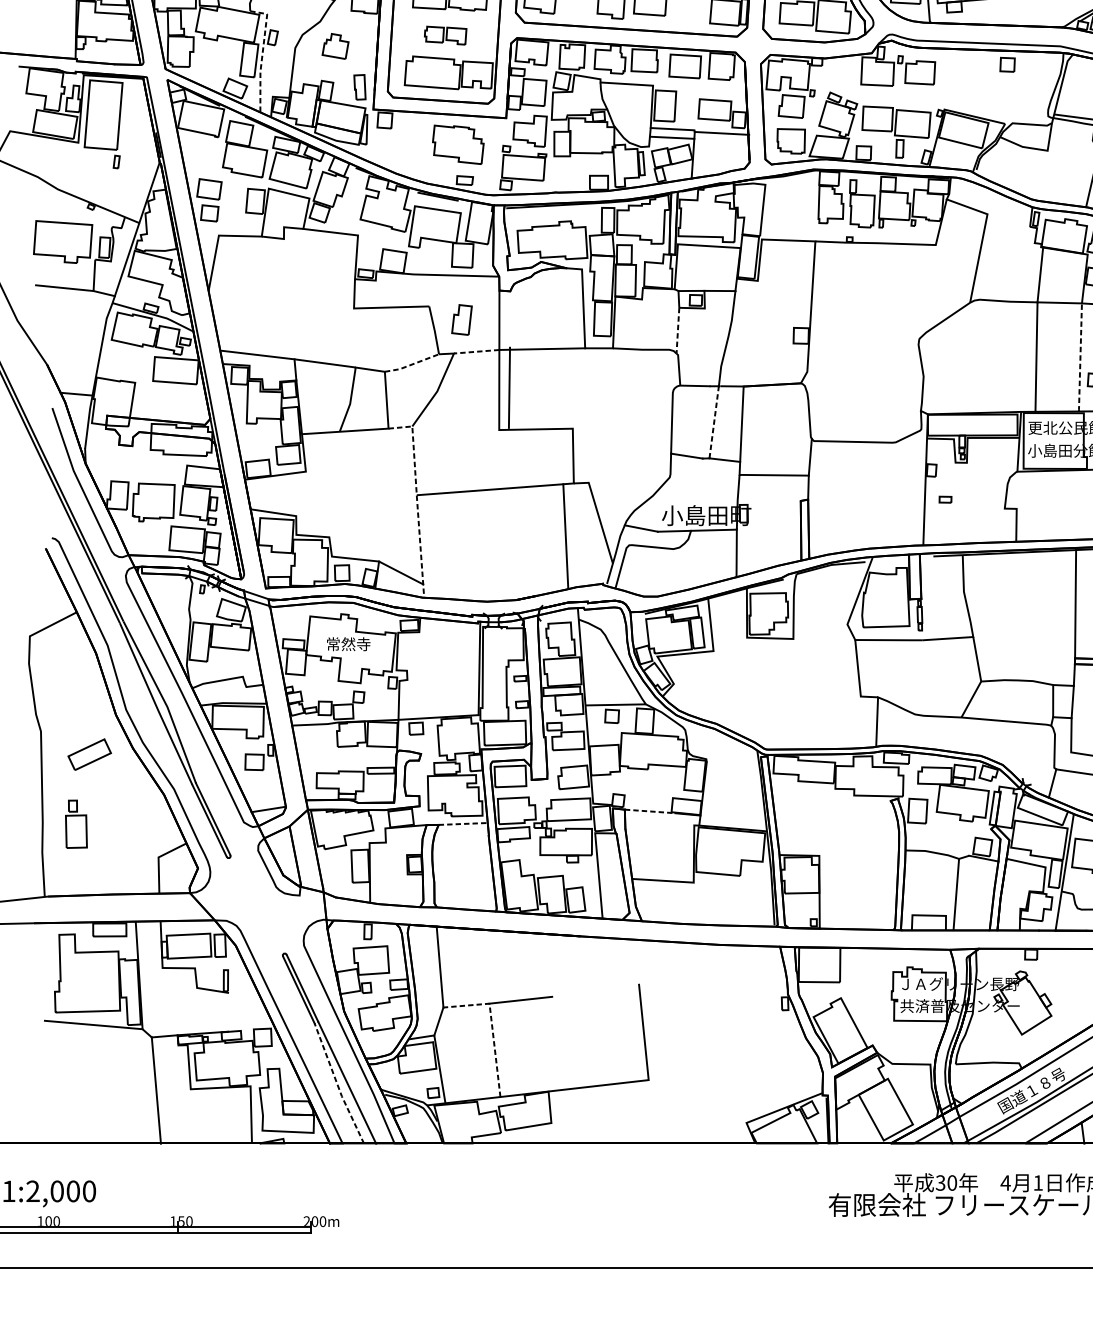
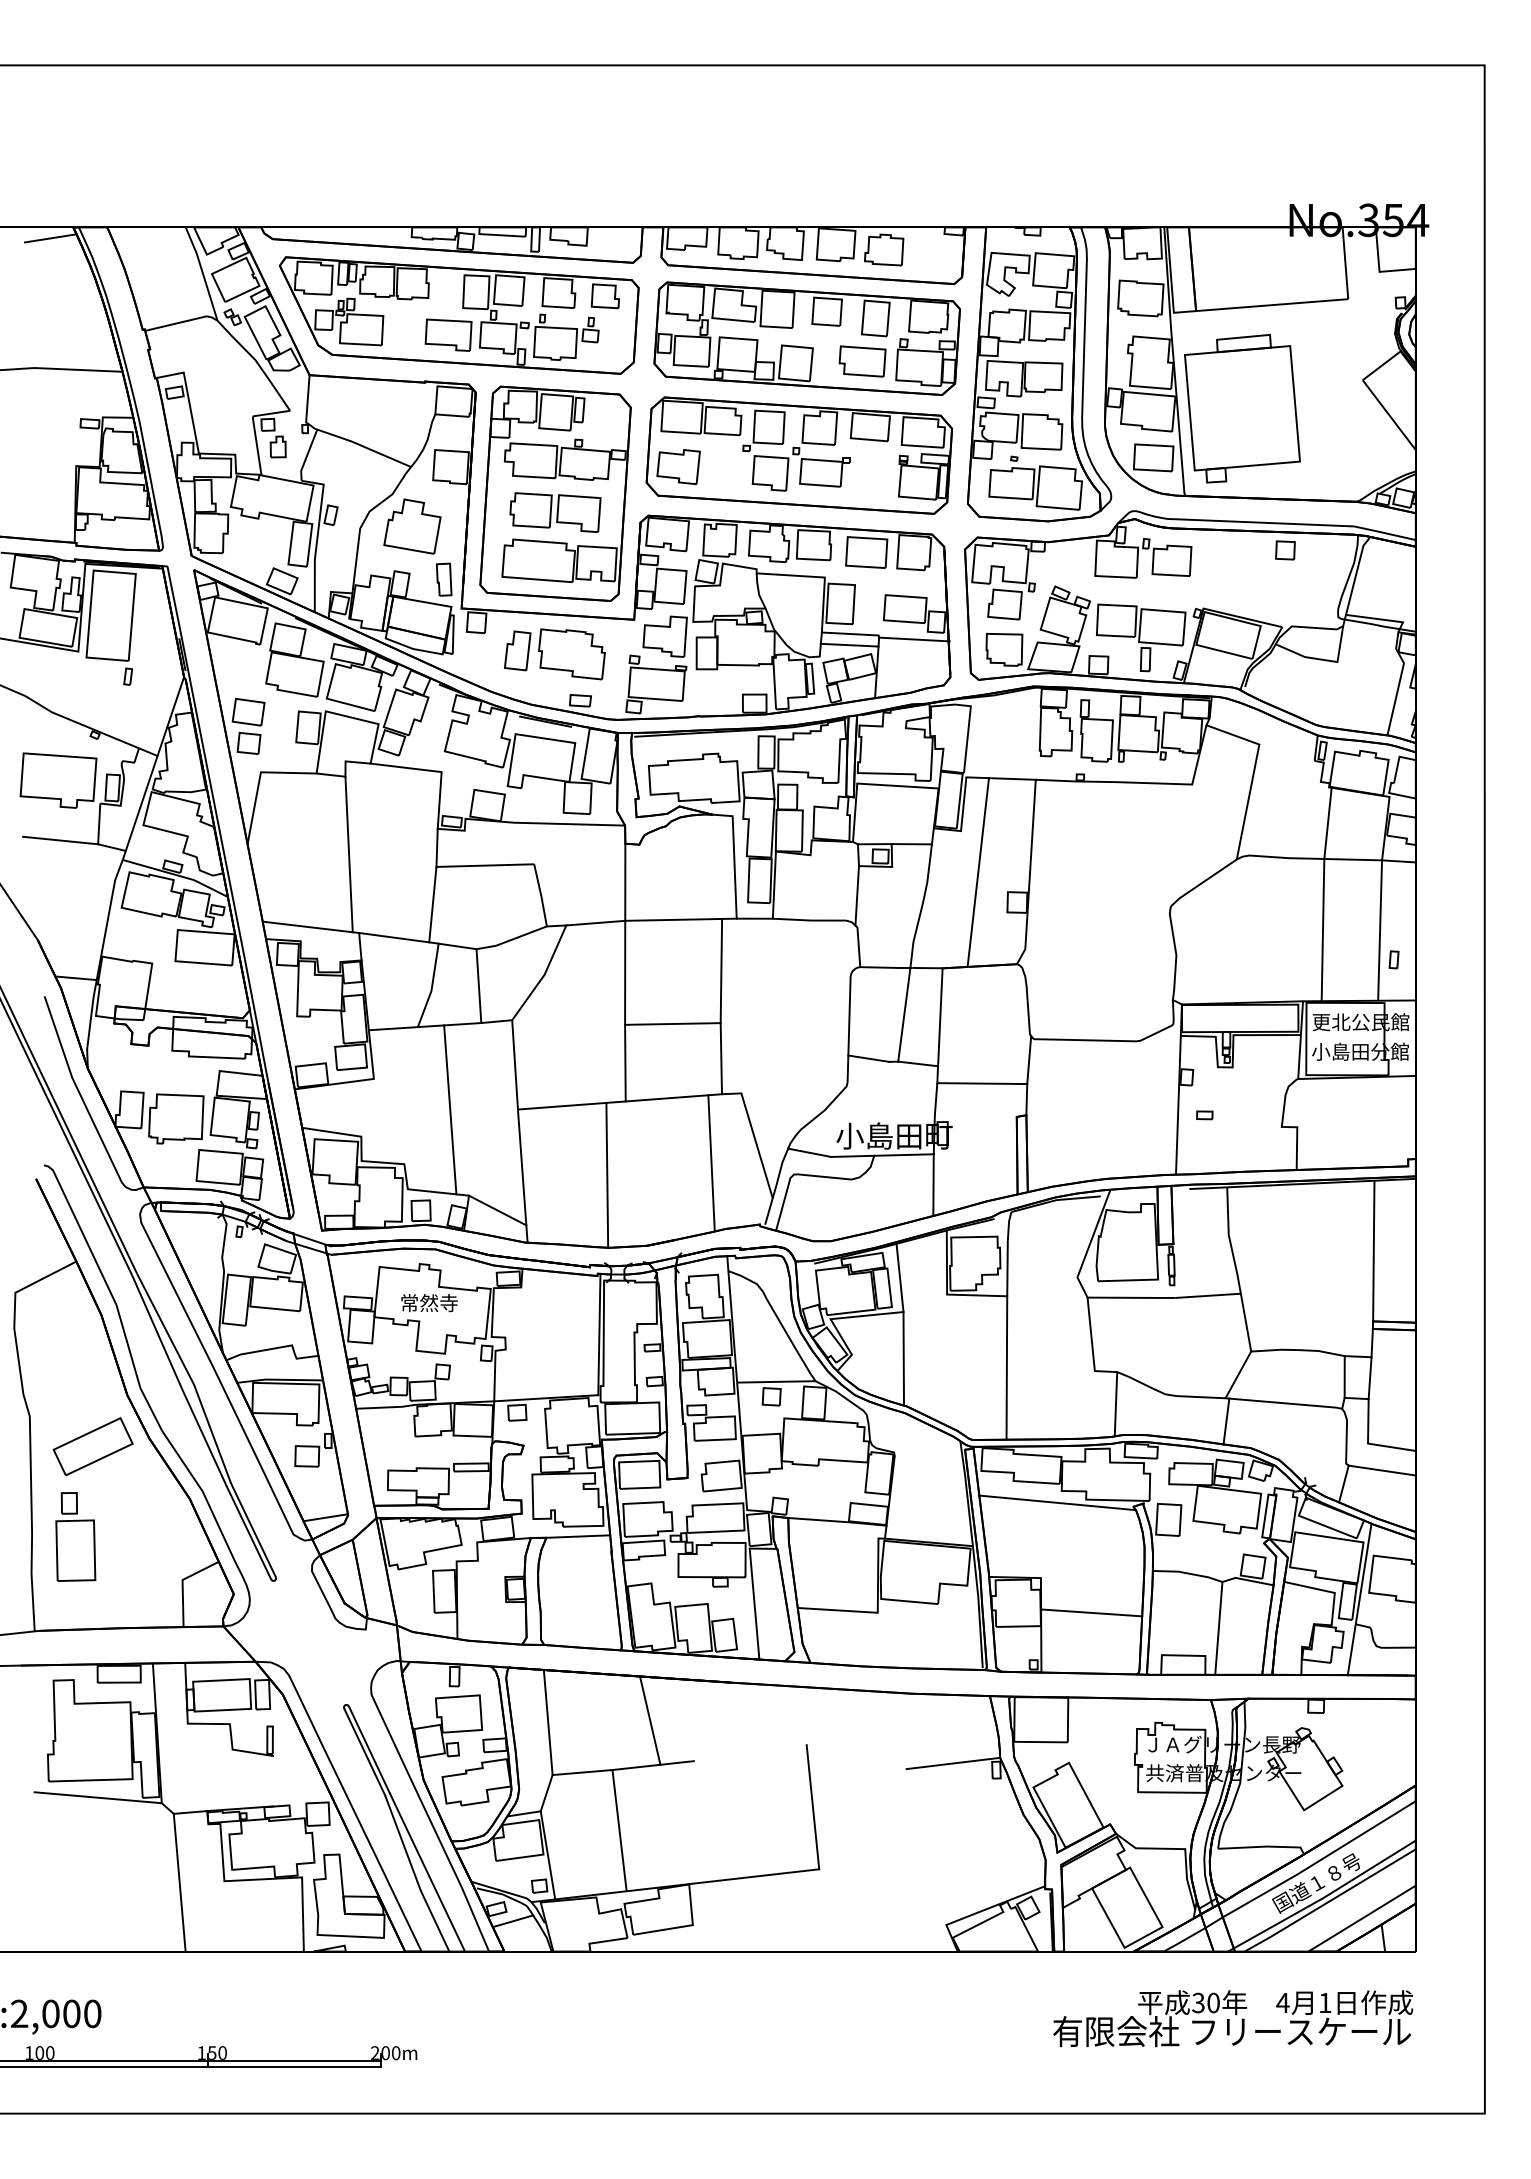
part: (445, 35) -> (555, 512), size x1.67
part: (335, 46) -> (412, 526), size x1.67
line: (262, 54) -> (317, 537), dashed -> solid
line: (286, 298) -> (348, 854), added
line: (770, 312) -> (977, 872), added
part: (461, 319) -> (517, 650), moved
line: (678, 330) -> (857, 895), dashed -> solid
line: (350, 337) -> (432, 904), added
line: (476, 352) -> (595, 923), dashed -> solid
line: (1080, 358) -> (1380, 931), dashed -> solid
line: (411, 364) -> (511, 939), dashed -> solid
line: (509, 387) -> (721, 970), moved
line: (714, 422) -> (904, 1014), dashed -> solid
line: (499, 459) -> (625, 1062), added
line: (364, 495) -> (450, 1109), added
line: (417, 499) -> (518, 1115), dashed -> solid
line: (485, 545) -> (607, 1174), added
line: (713, 686) -> (903, 1358), added
line: (792, 693) -> (1006, 1367), added
line: (962, 735) -> (1226, 1421), added
part: (89, 754) -> (92, 1446), size x1.43
line: (832, 797) -> (1057, 1502), added
line: (650, 811) -> (821, 1520), dashed -> solid
part: (76, 823) -> (75, 1536), size x1.43
line: (463, 823) -> (578, 1536), dashed -> solid
line: (858, 882) -> (1091, 1612), added
line: (518, 965) -> (650, 1720), added
line: (752, 998) -> (953, 1763), added
line: (491, 1026) -> (615, 1799), dashed -> solid
line: (337, 1084) -> (414, 1874), dashed -> solid
line: (412, 1120) -> (512, 1921), added

